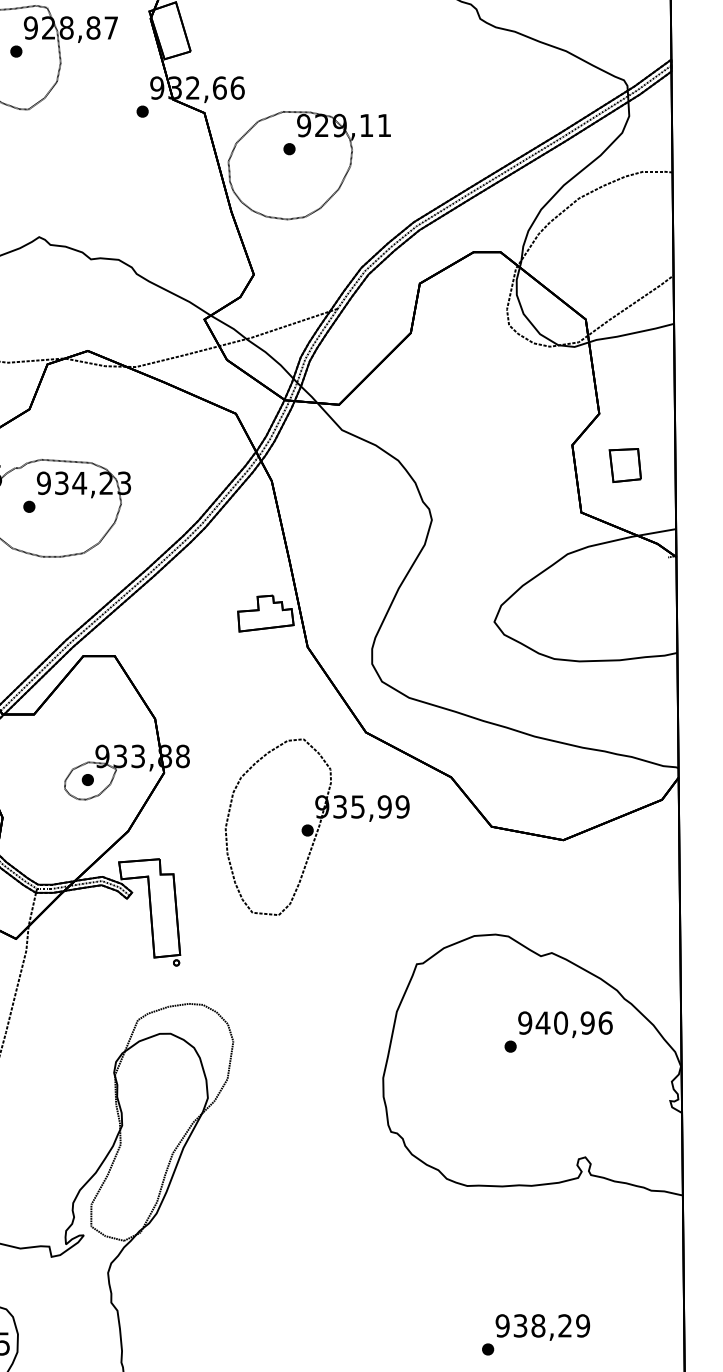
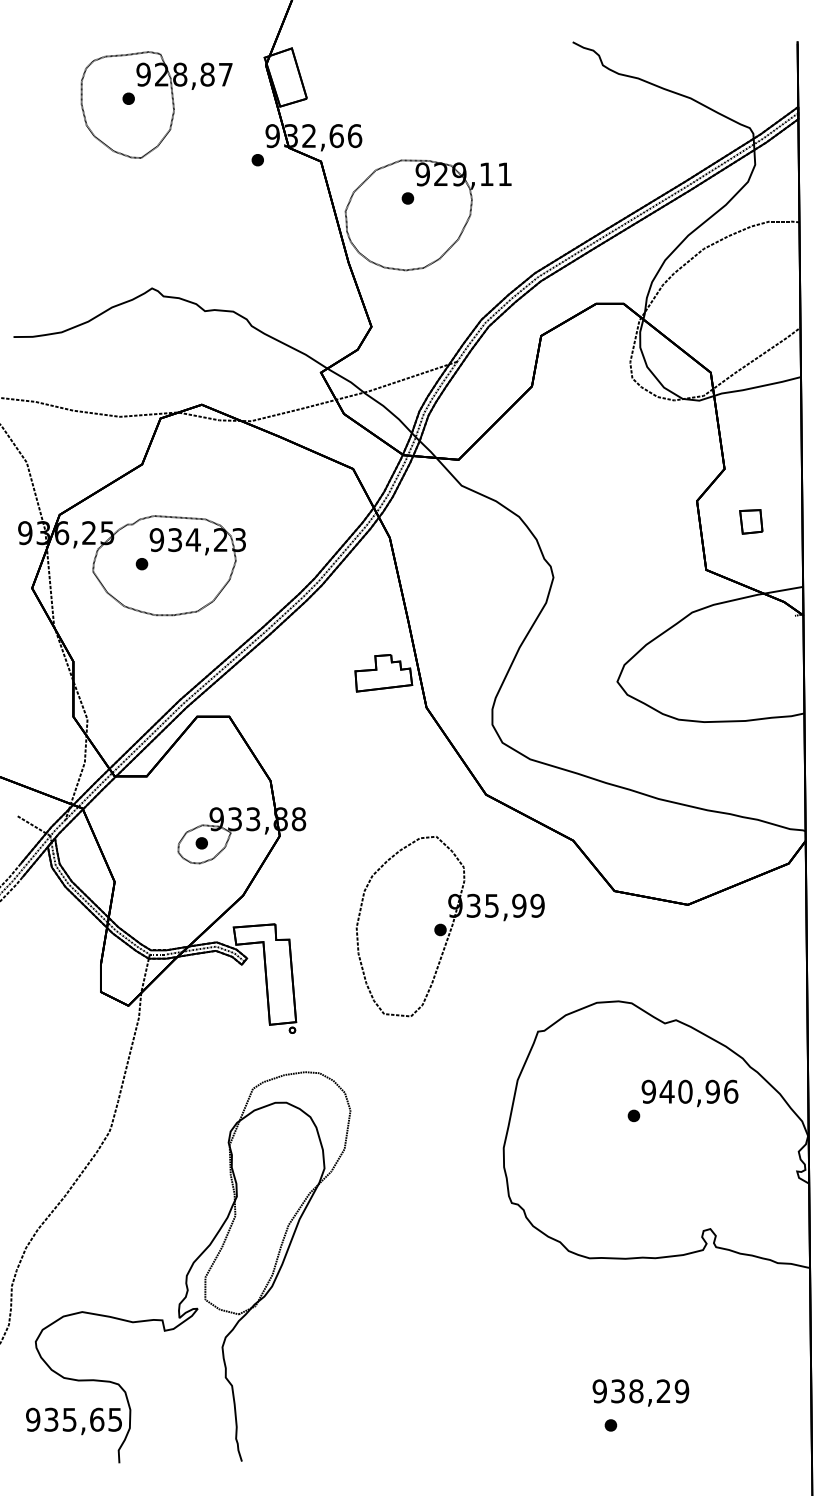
part: (625, 465) -> (751, 521), size x0.7
part: (316, 827) -> (449, 926), moved
text: (542, 1327) -> (640, 1392), moved

